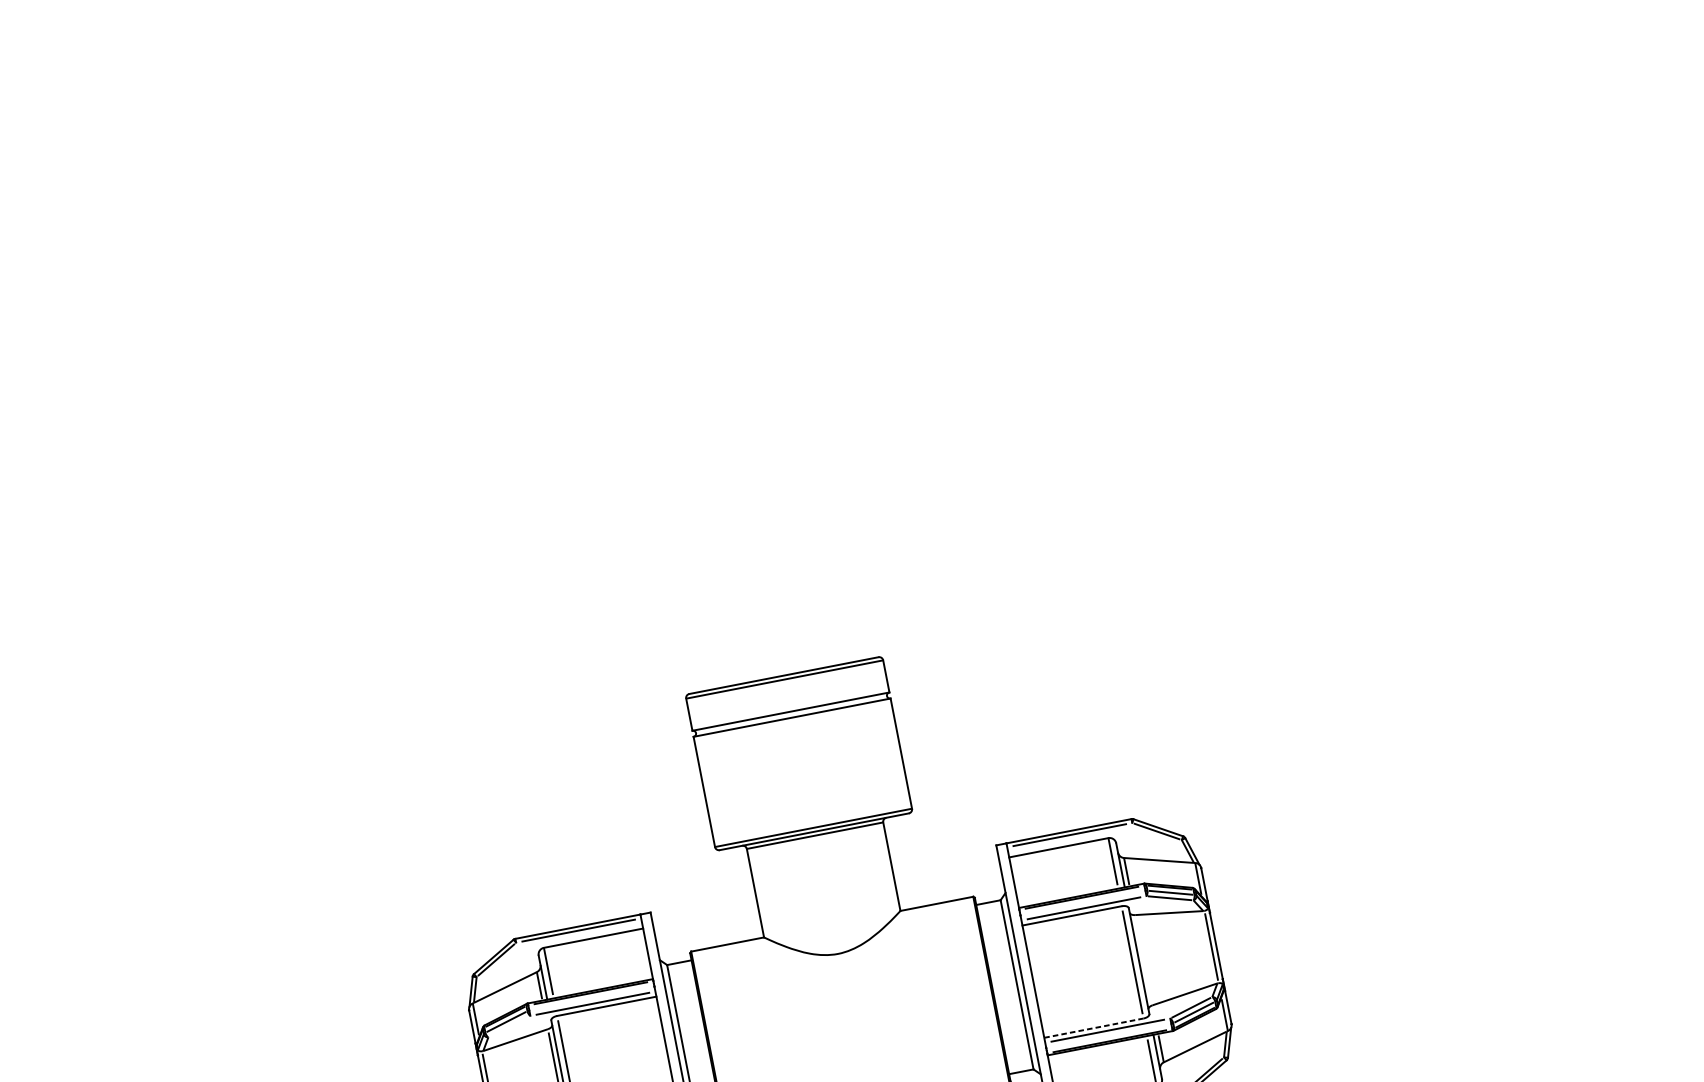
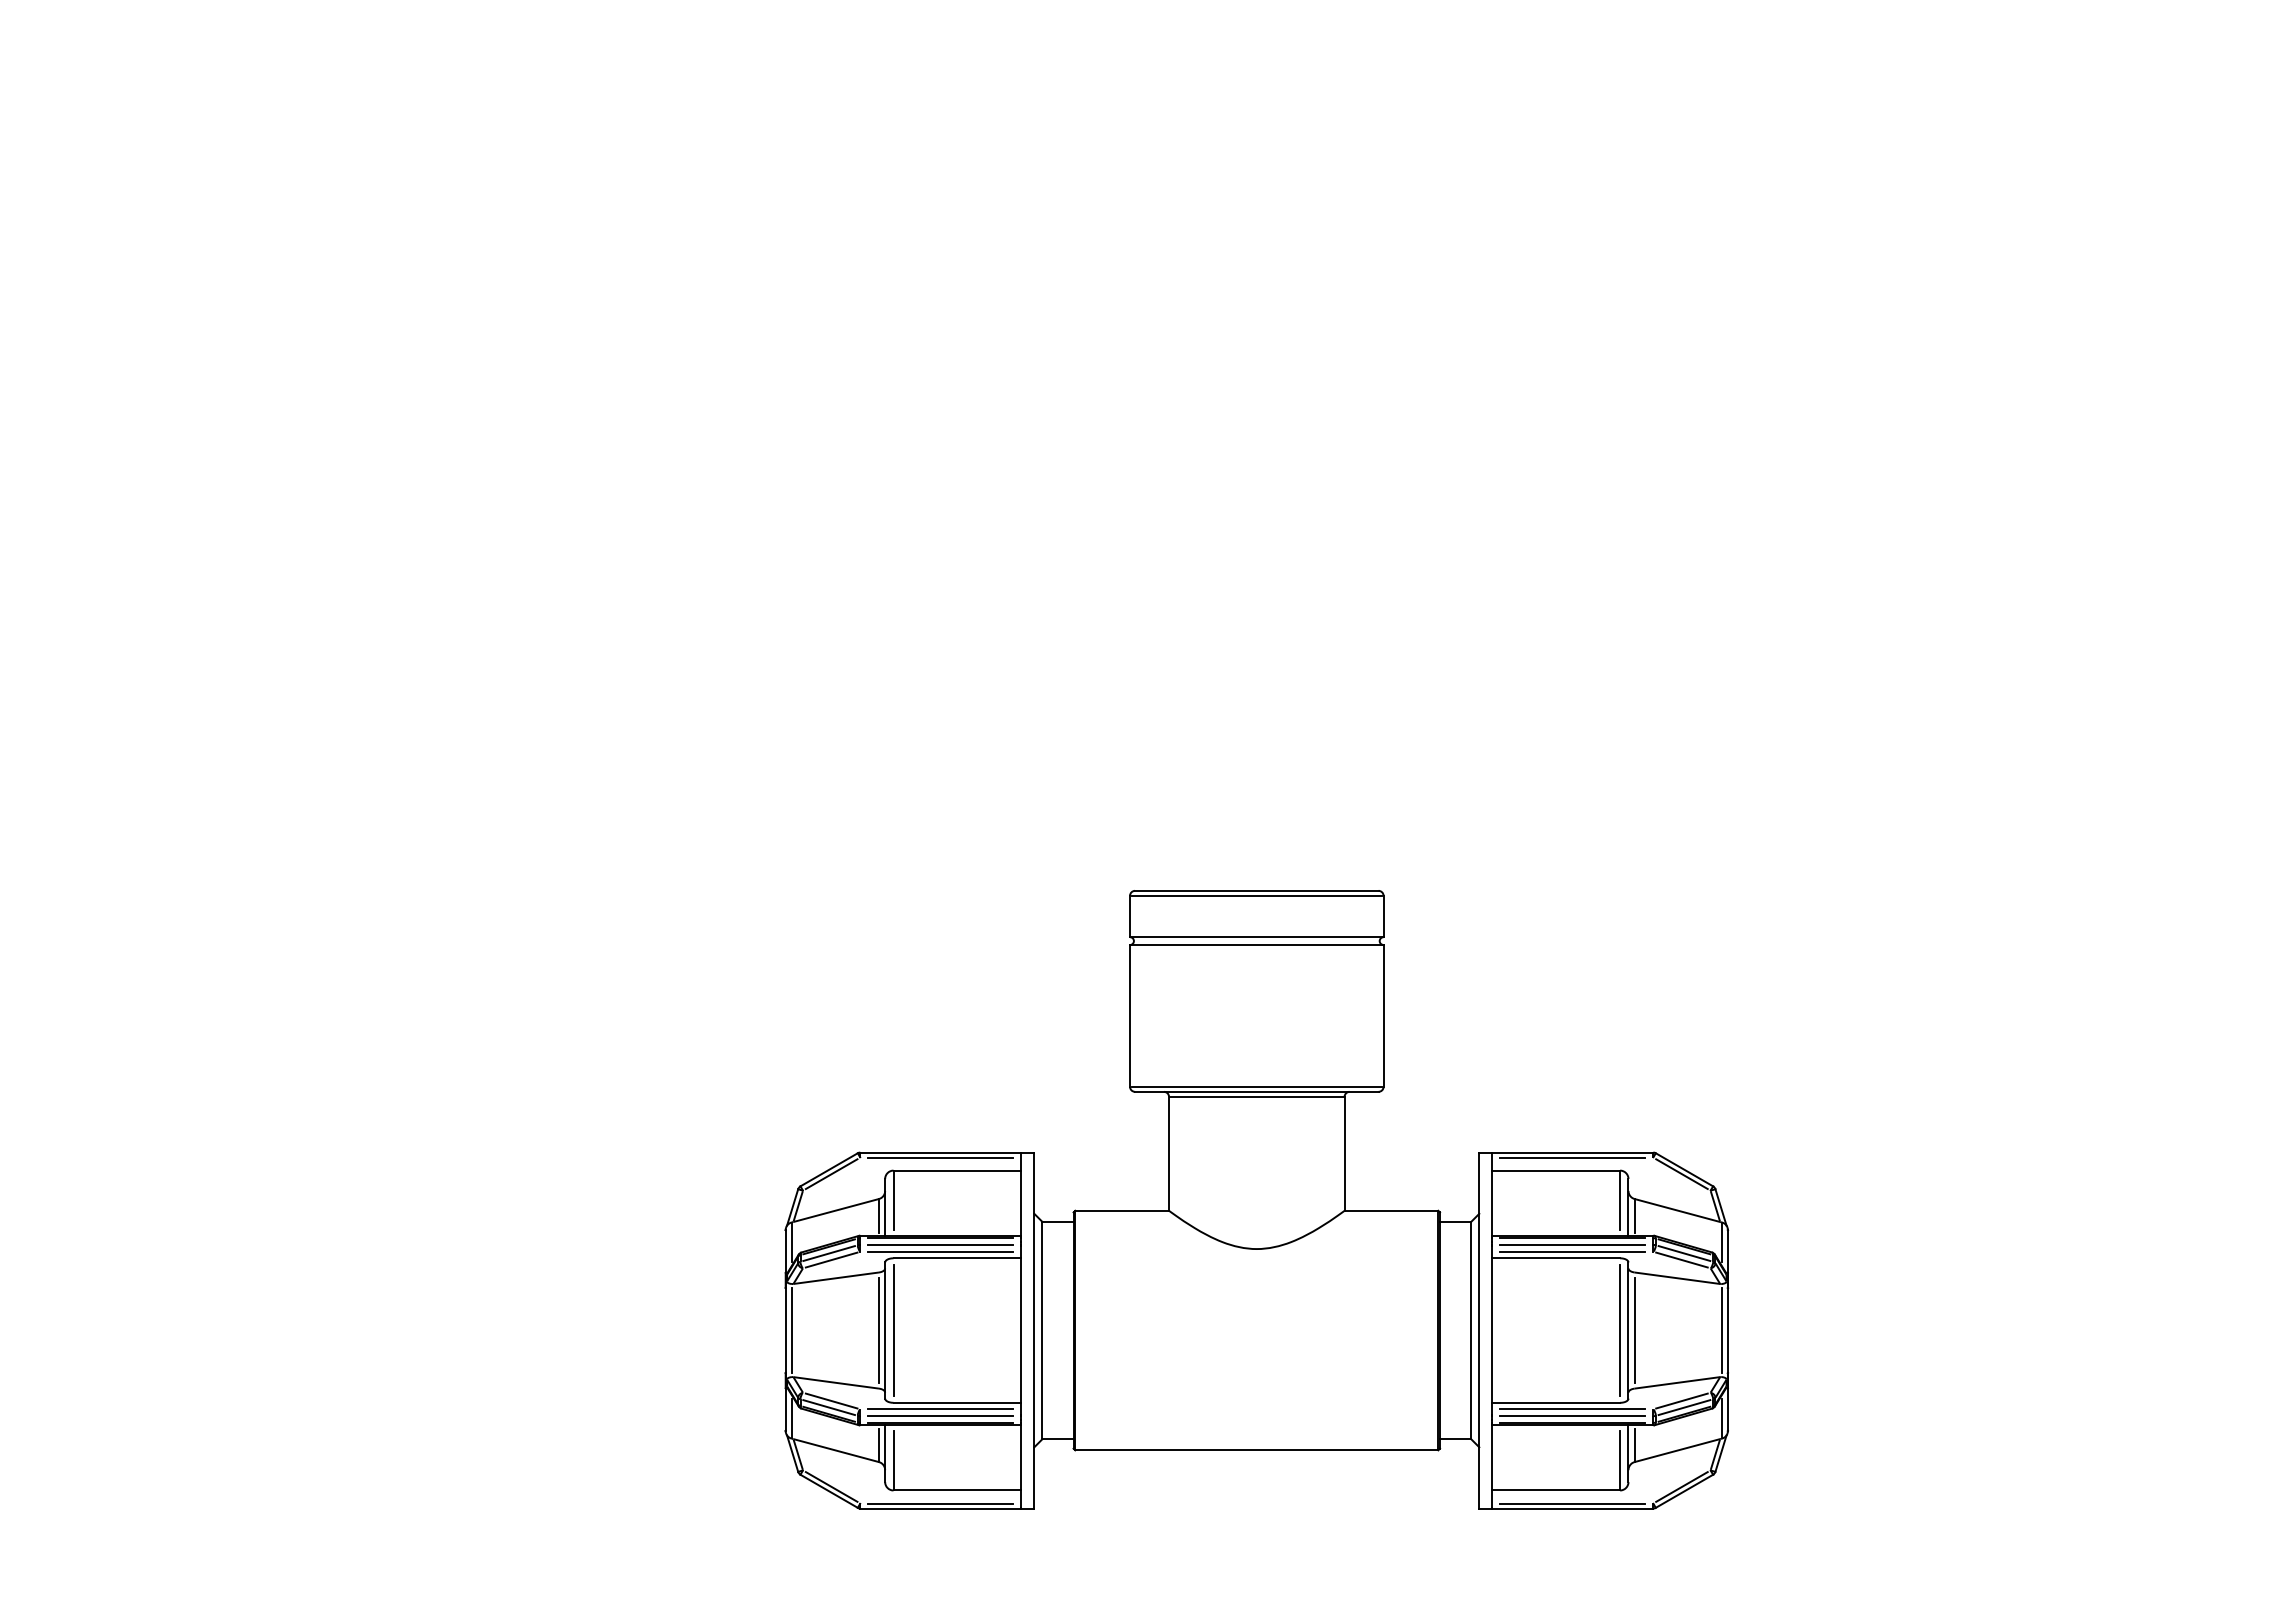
line: (1082, 902) -> (1572, 1244), added
line: (1143, 960) -> (1634, 1330), added
line: (591, 998) -> (940, 1244), added
line: (509, 1026) -> (831, 1259), added
line: (1094, 1027) -> (1556, 1402), dashed -> solid
line: (1108, 1036) -> (1572, 1416), added

